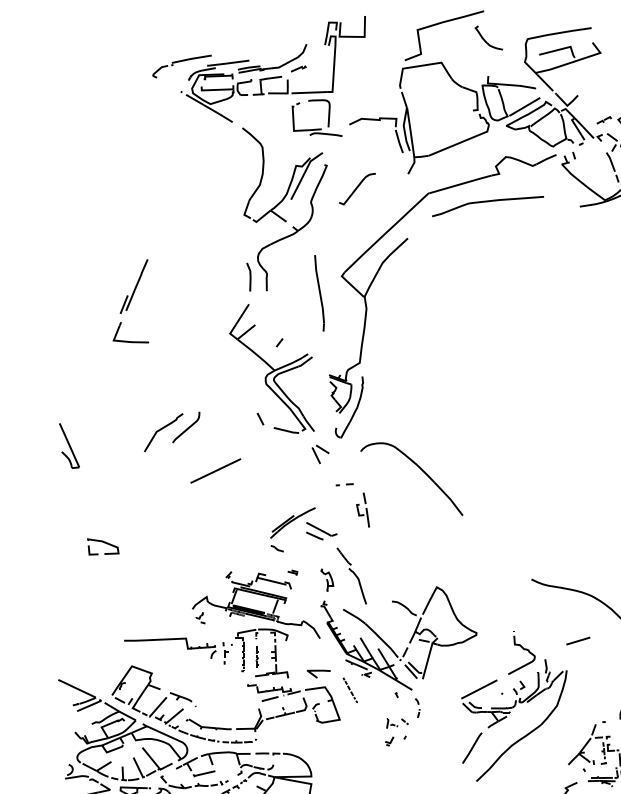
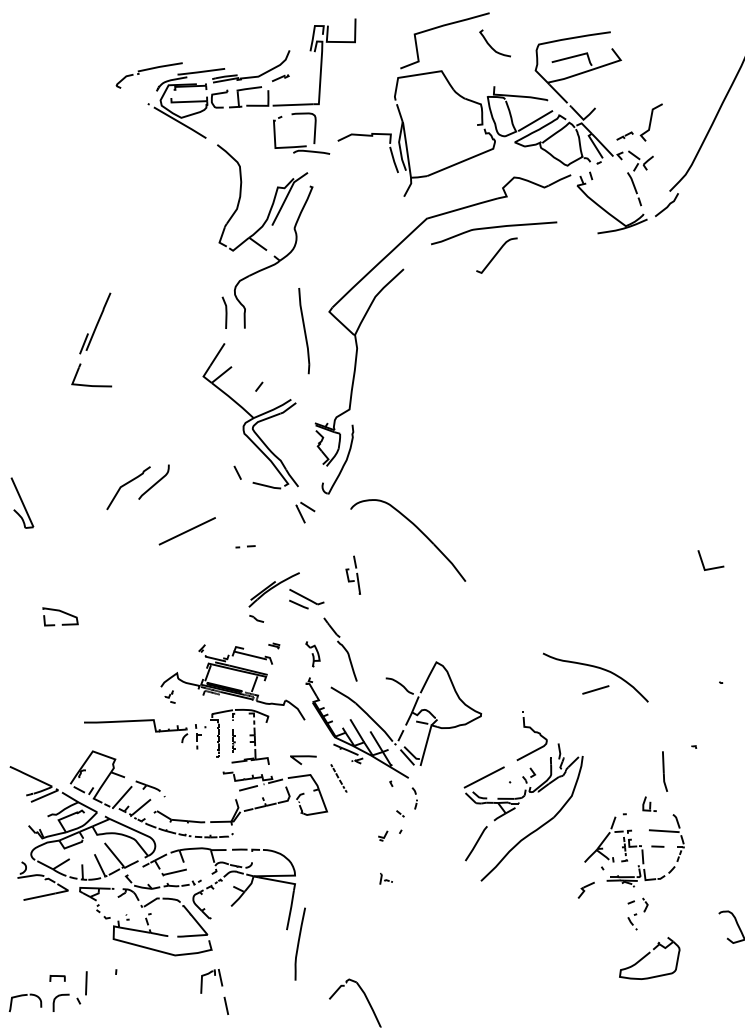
curve: (357, 188) -> (496, 255), moved
part: (344, 484) -> (245, 546), moved
line: (578, 640) -> (595, 689), moved
part: (391, 723) -> (385, 878), moved

